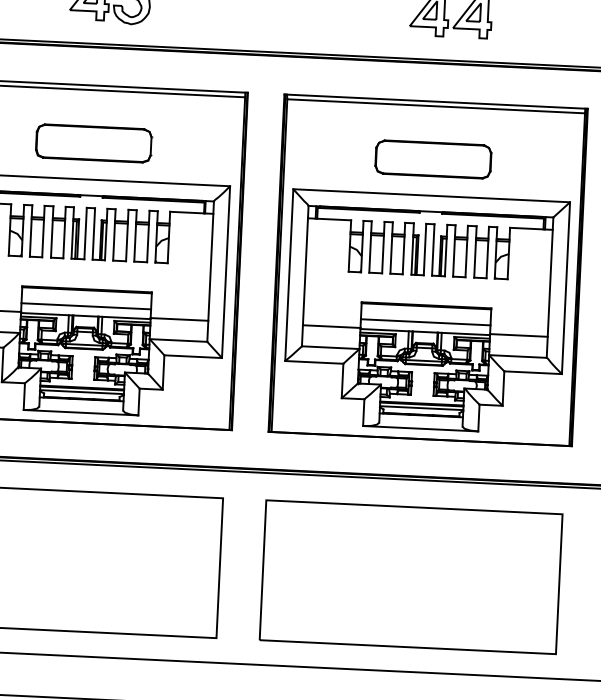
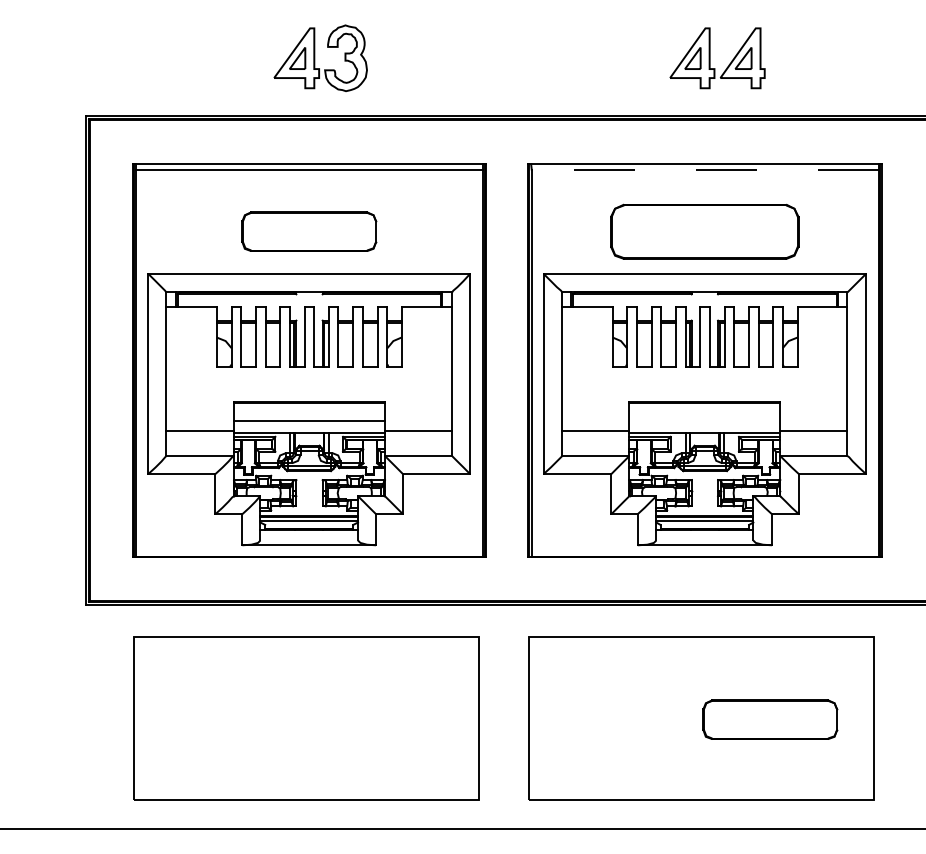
line: (435, 106) -> (704, 169), solid -> dashed
part: (433, 159) -> (704, 231), size x1.4
line: (425, 322) -> (704, 421), removed
part: (470, 580) -> (770, 719), added

